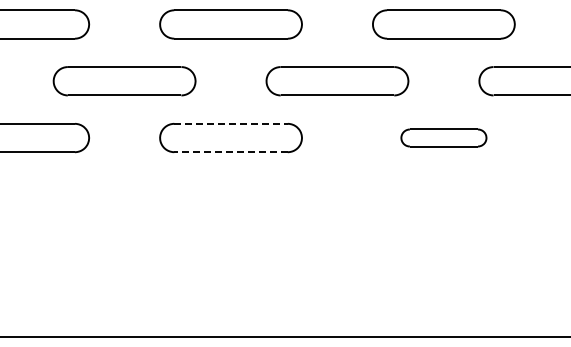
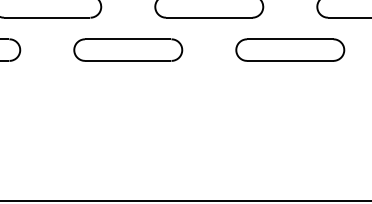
line: (231, 123) -> (128, 39), dashed -> solid
part: (443, 137) -> (289, 49), size x1.67
line: (231, 152) -> (128, 61), dashed -> solid

